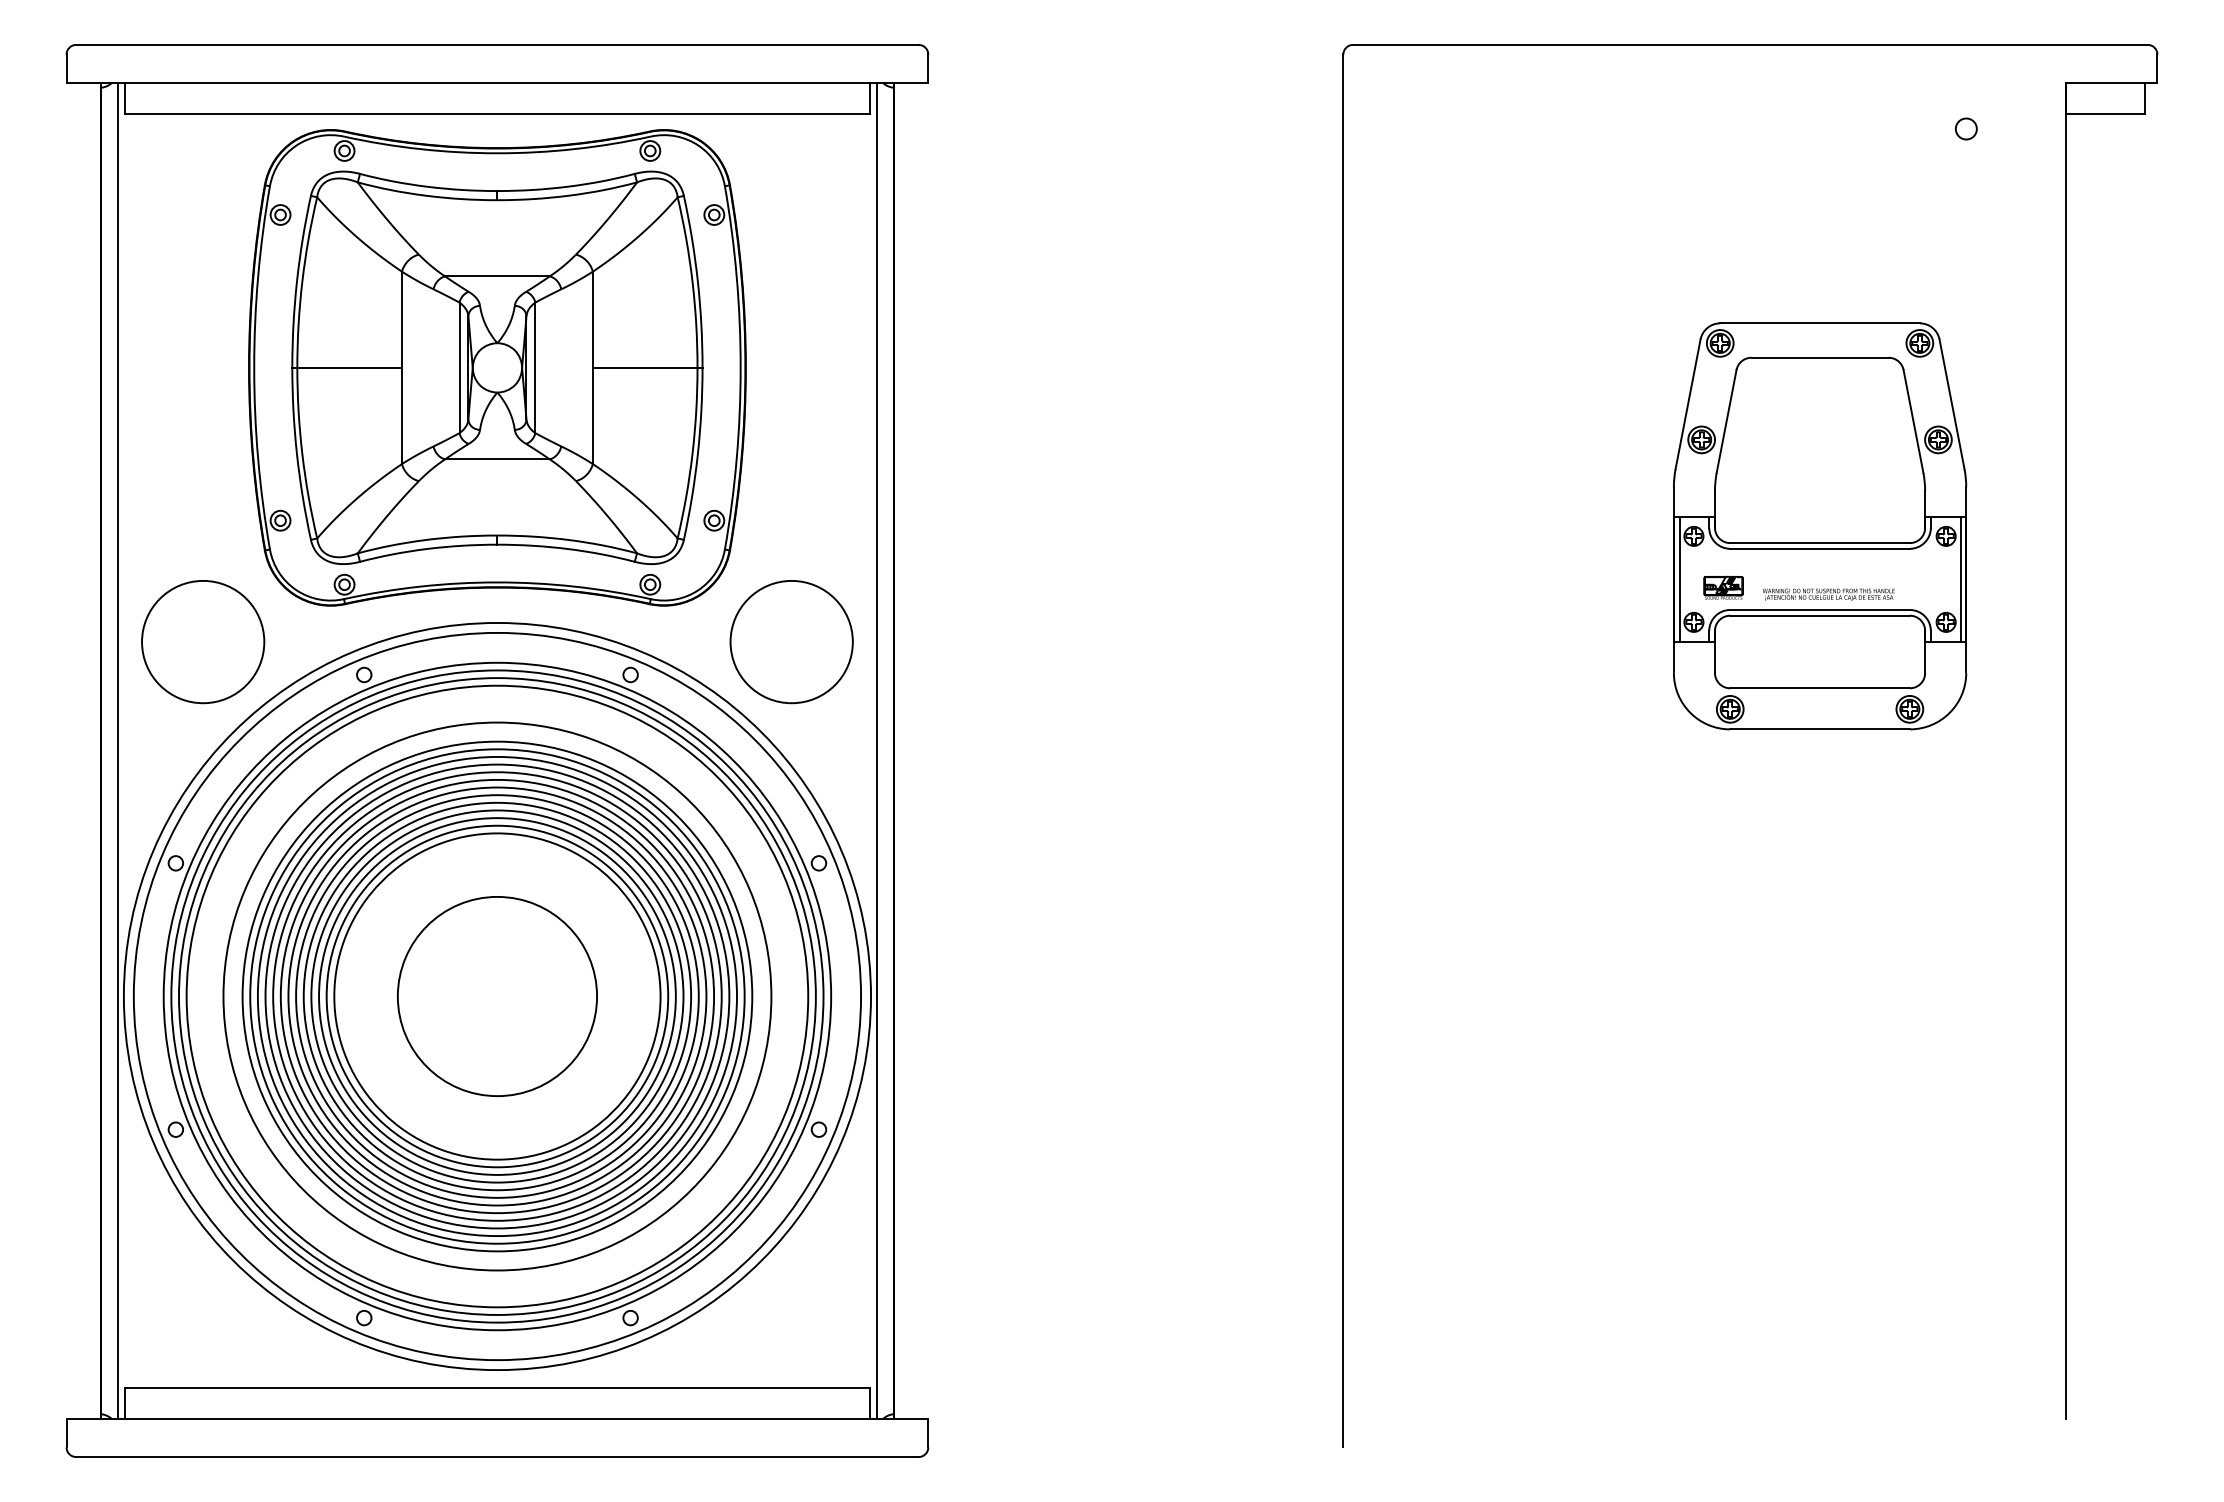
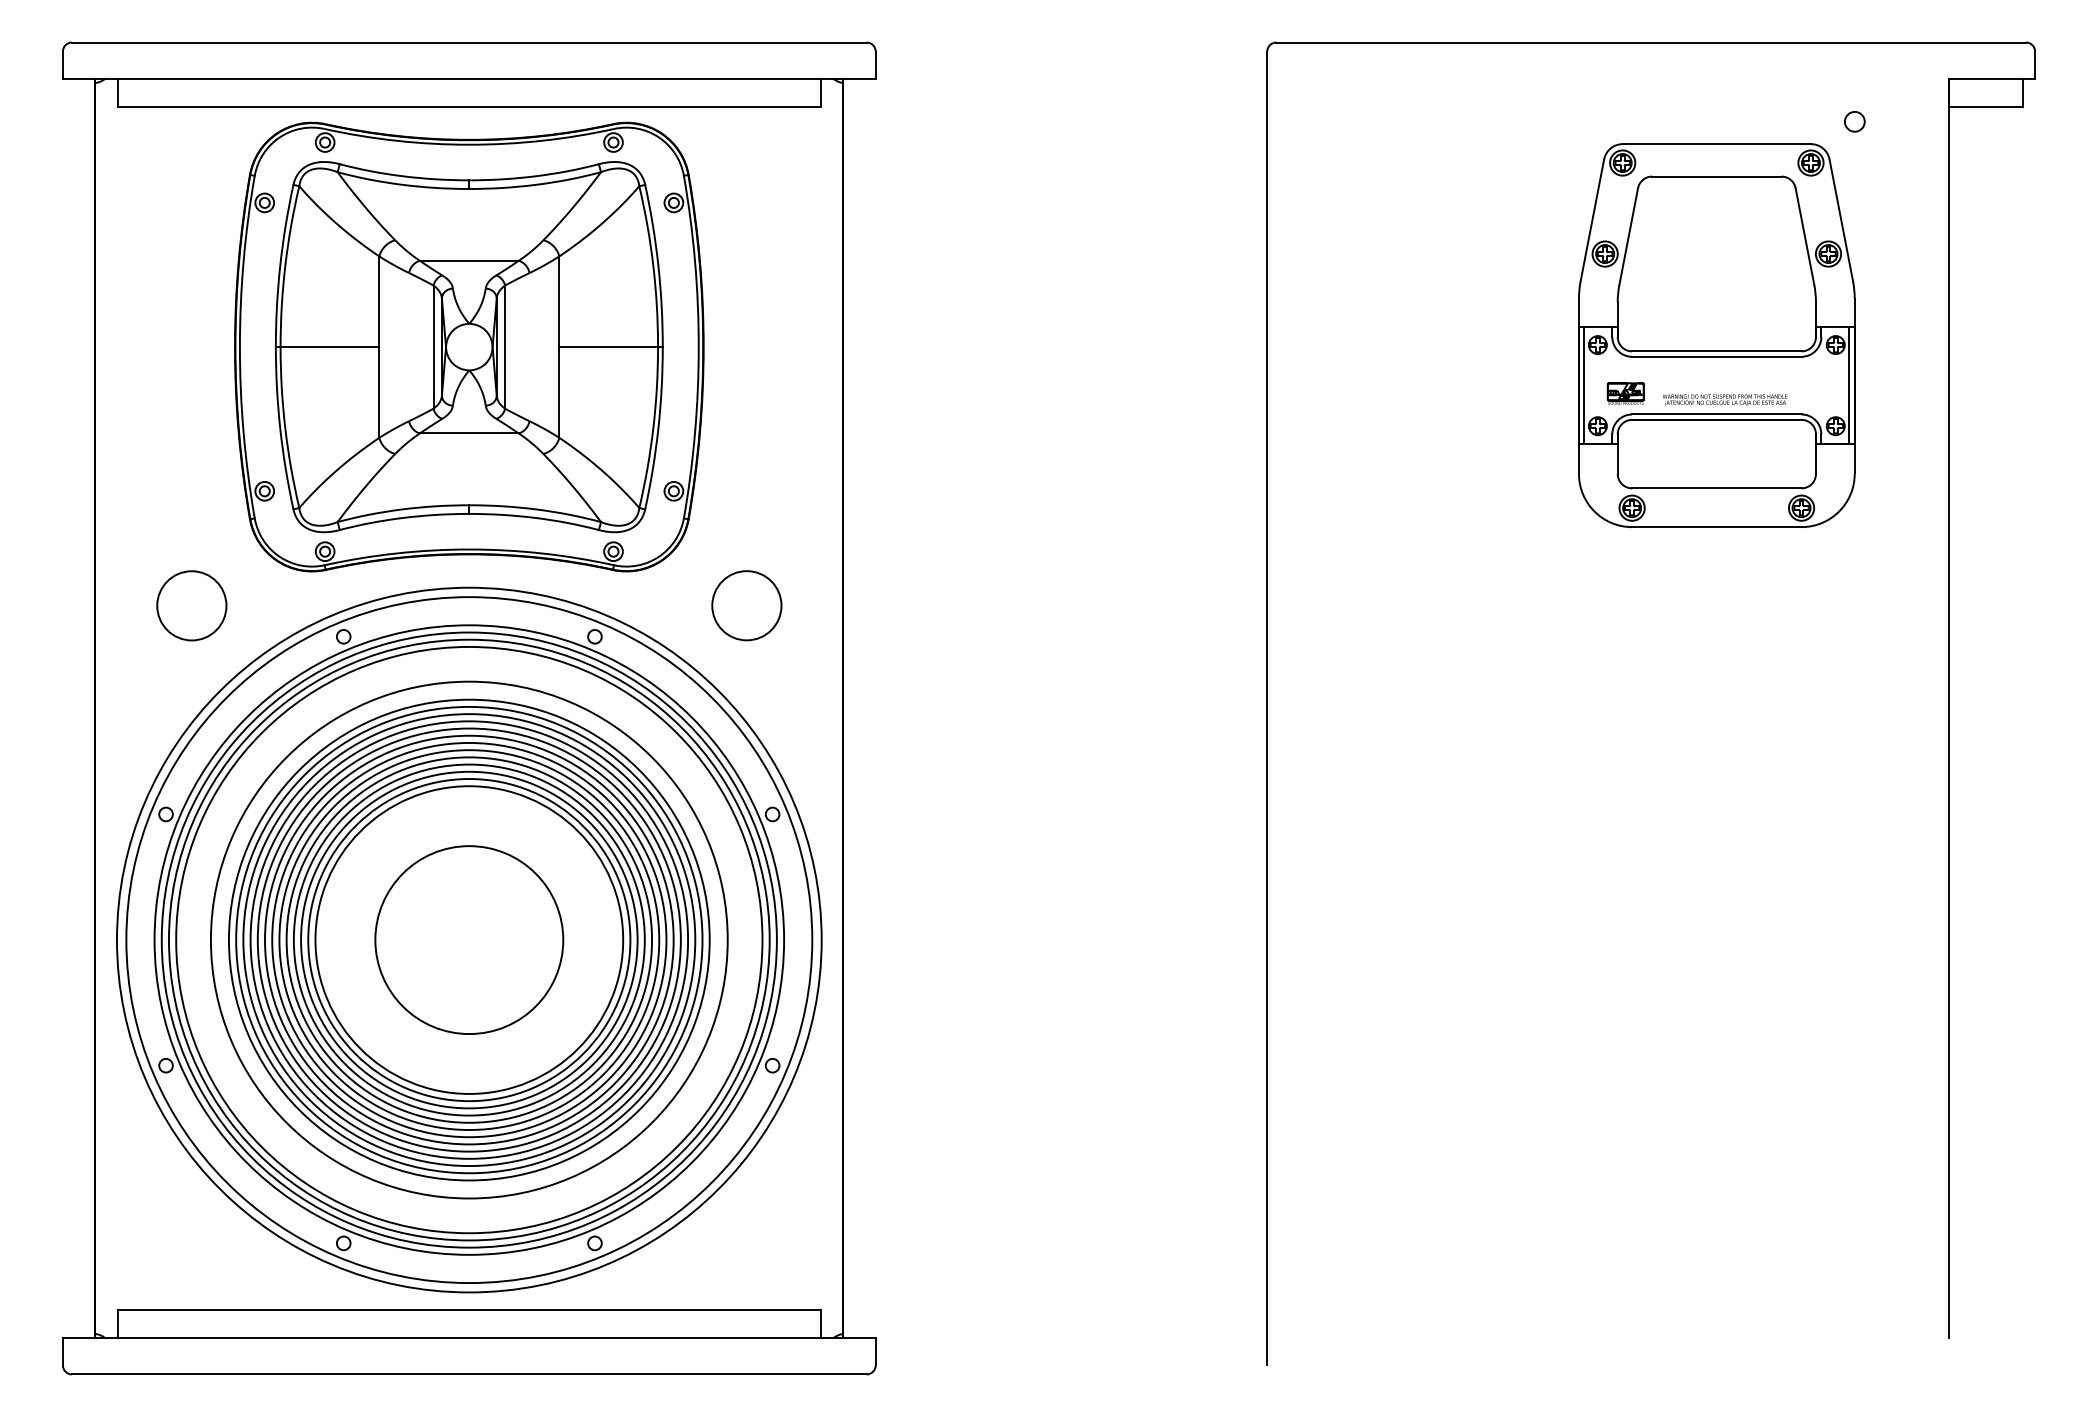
part: (1819, 526) -> (1716, 335), moved
circle: (202, 641) -> (191, 605), size x0.6
circle: (791, 641) -> (746, 605), size x0.6
line: (118, 751) -> (111, 708), removed
line: (877, 751) -> (827, 708), removed

